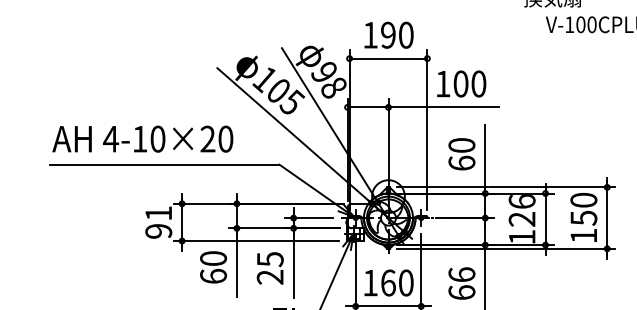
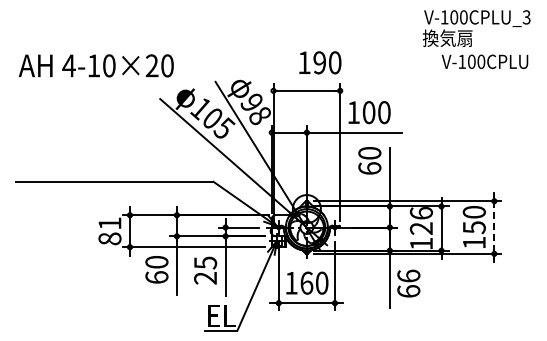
text: (389, 34) -> (320, 62), moved
text: (141, 138) -> (95, 65), moved
text: (461, 153) -> (369, 160), moved
line: (607, 219) -> (494, 228), solid -> dashed
text: (158, 230) -> (109, 238), 91 -> 81
text: (461, 283) -> (408, 283), moved

